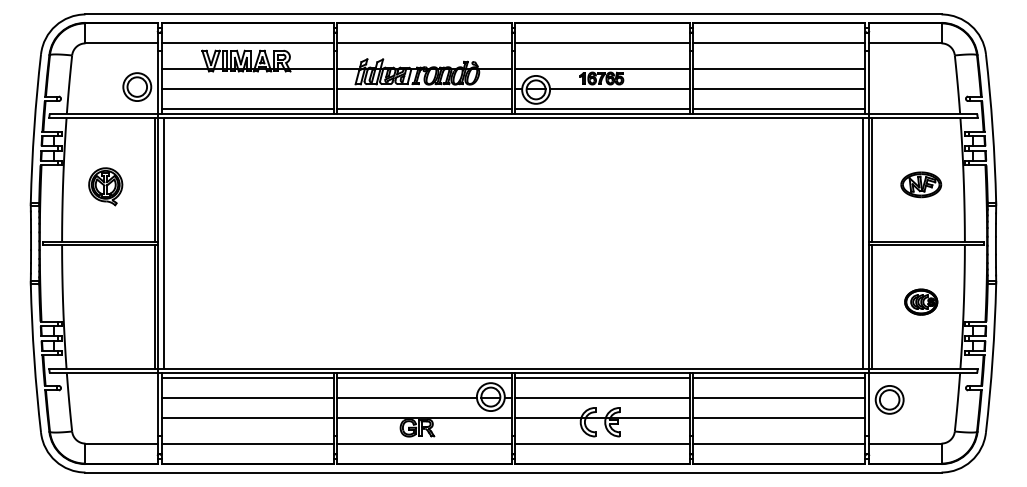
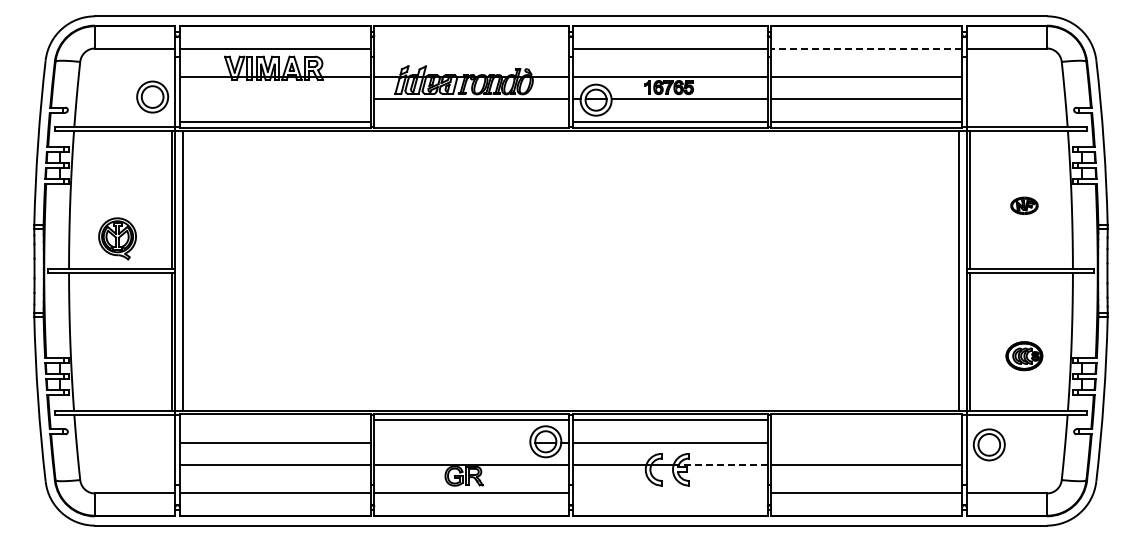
line: (424, 43) -> (471, 48), removed
line: (779, 43) -> (866, 48), solid -> dashed
line: (247, 89) -> (275, 99), removed
line: (424, 109) -> (471, 121), removed
part: (921, 184) -> (1024, 205), size x0.6
part: (105, 186) -> (117, 238), moved
part: (921, 302) -> (1024, 356), moved
line: (247, 377) -> (275, 420), removed
line: (779, 377) -> (866, 420), removed
line: (406, 397) -> (452, 442), removed
line: (779, 397) -> (866, 442), removed
line: (649, 417) -> (722, 464), solid -> dashed
line: (602, 443) -> (669, 493), removed

